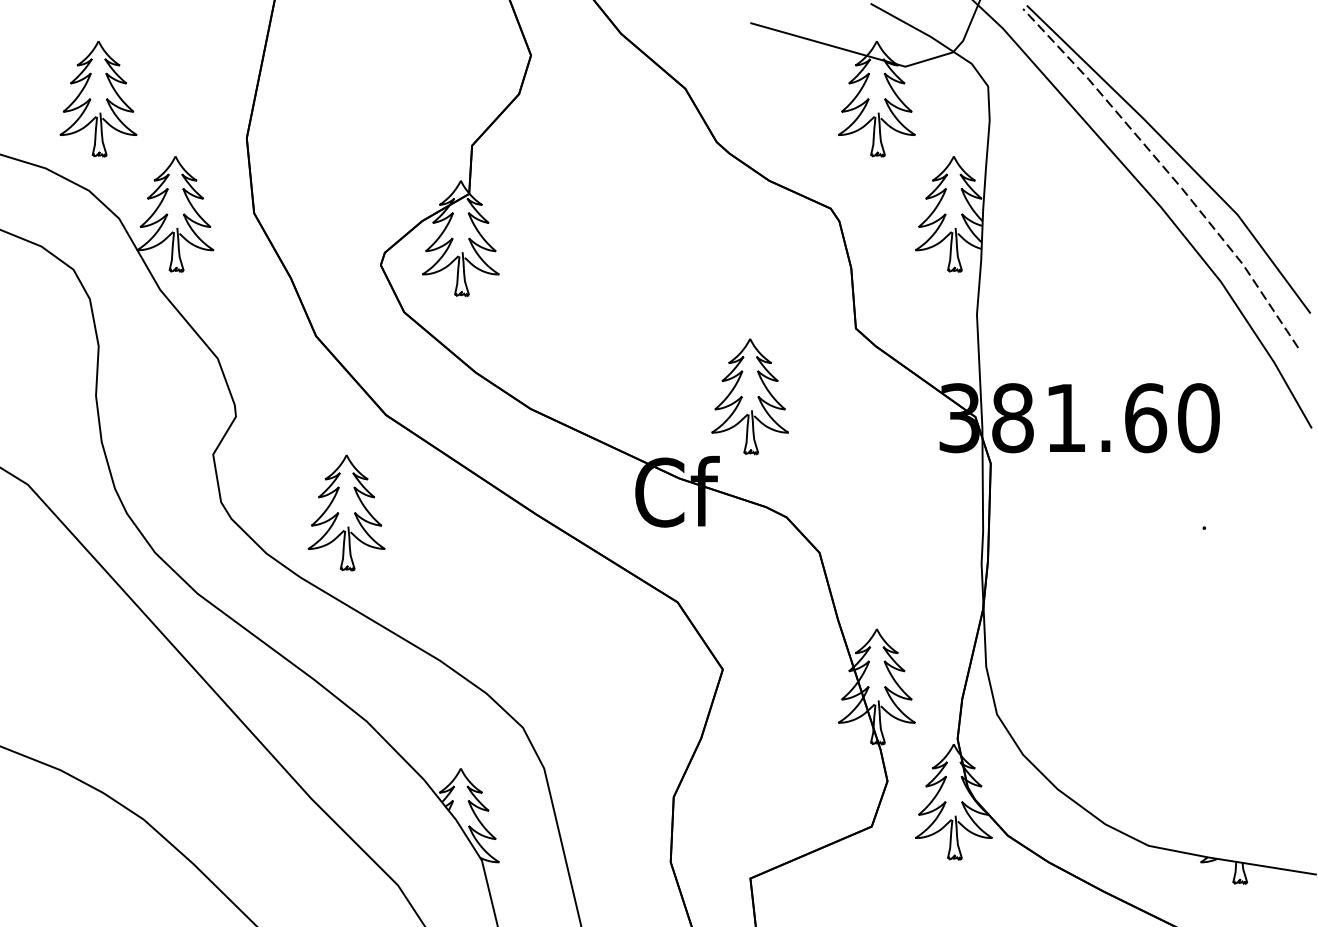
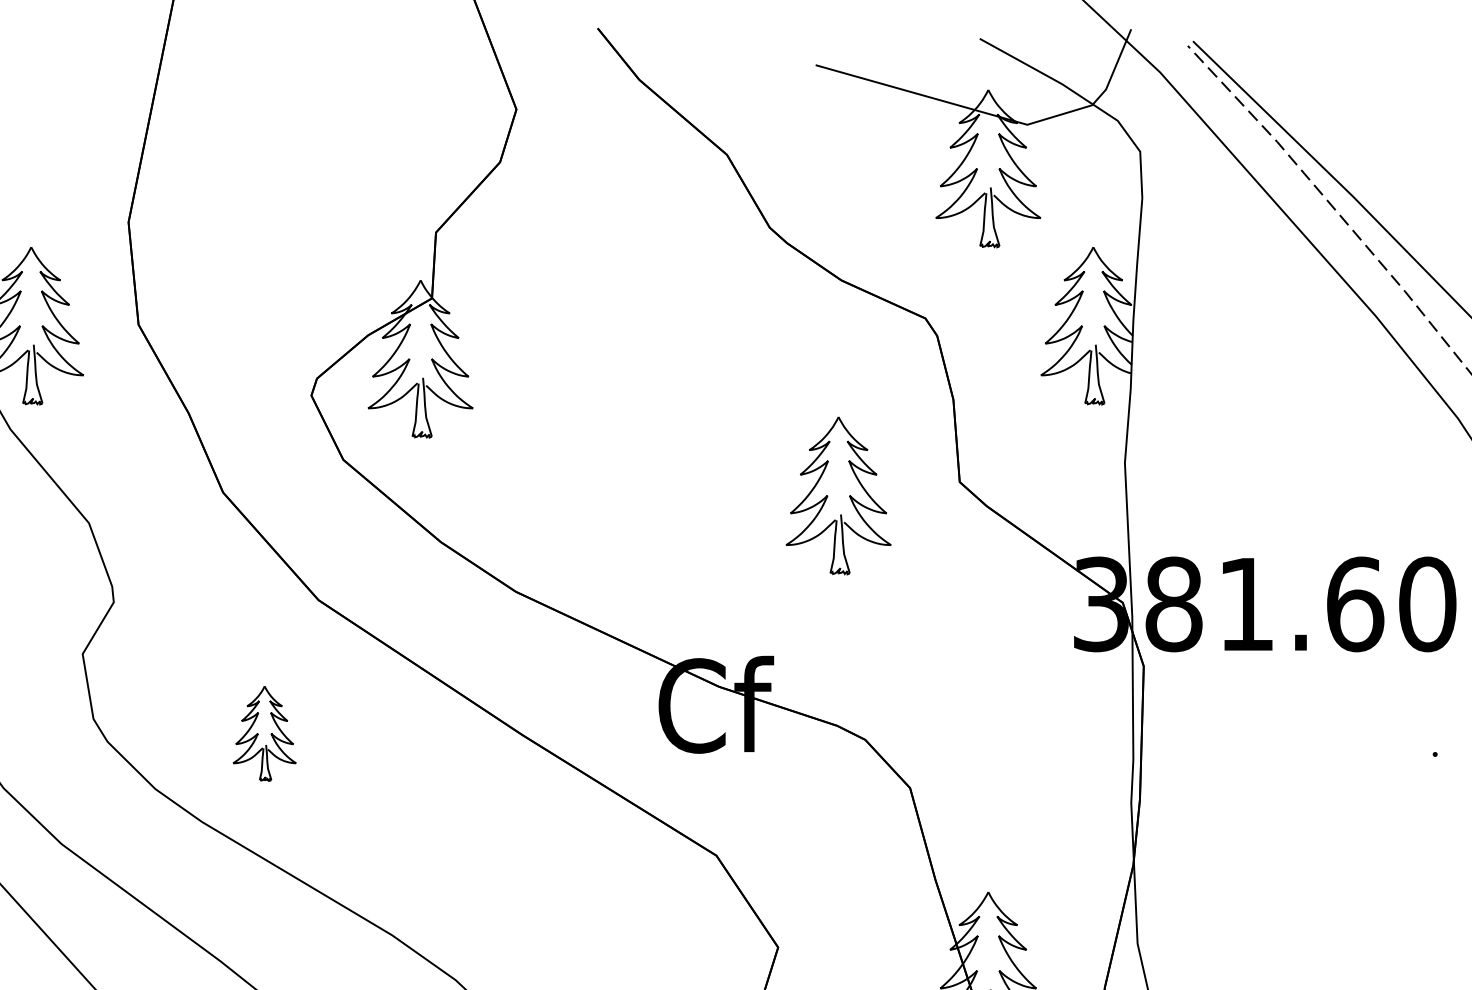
part: (749, 396) -> (837, 495), moved
part: (346, 512) -> (264, 733), size x0.6

